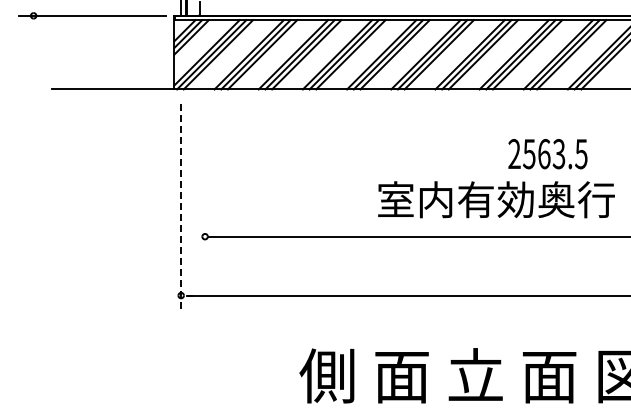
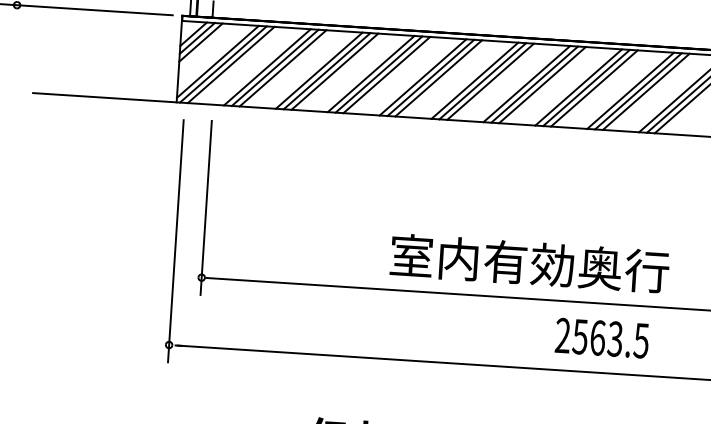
text: (547, 154) -> (601, 338), moved
line: (205, 177) -> (206, 208), added
text: (496, 199) -> (529, 263), moved
line: (181, 207) -> (176, 241), dashed -> solid

